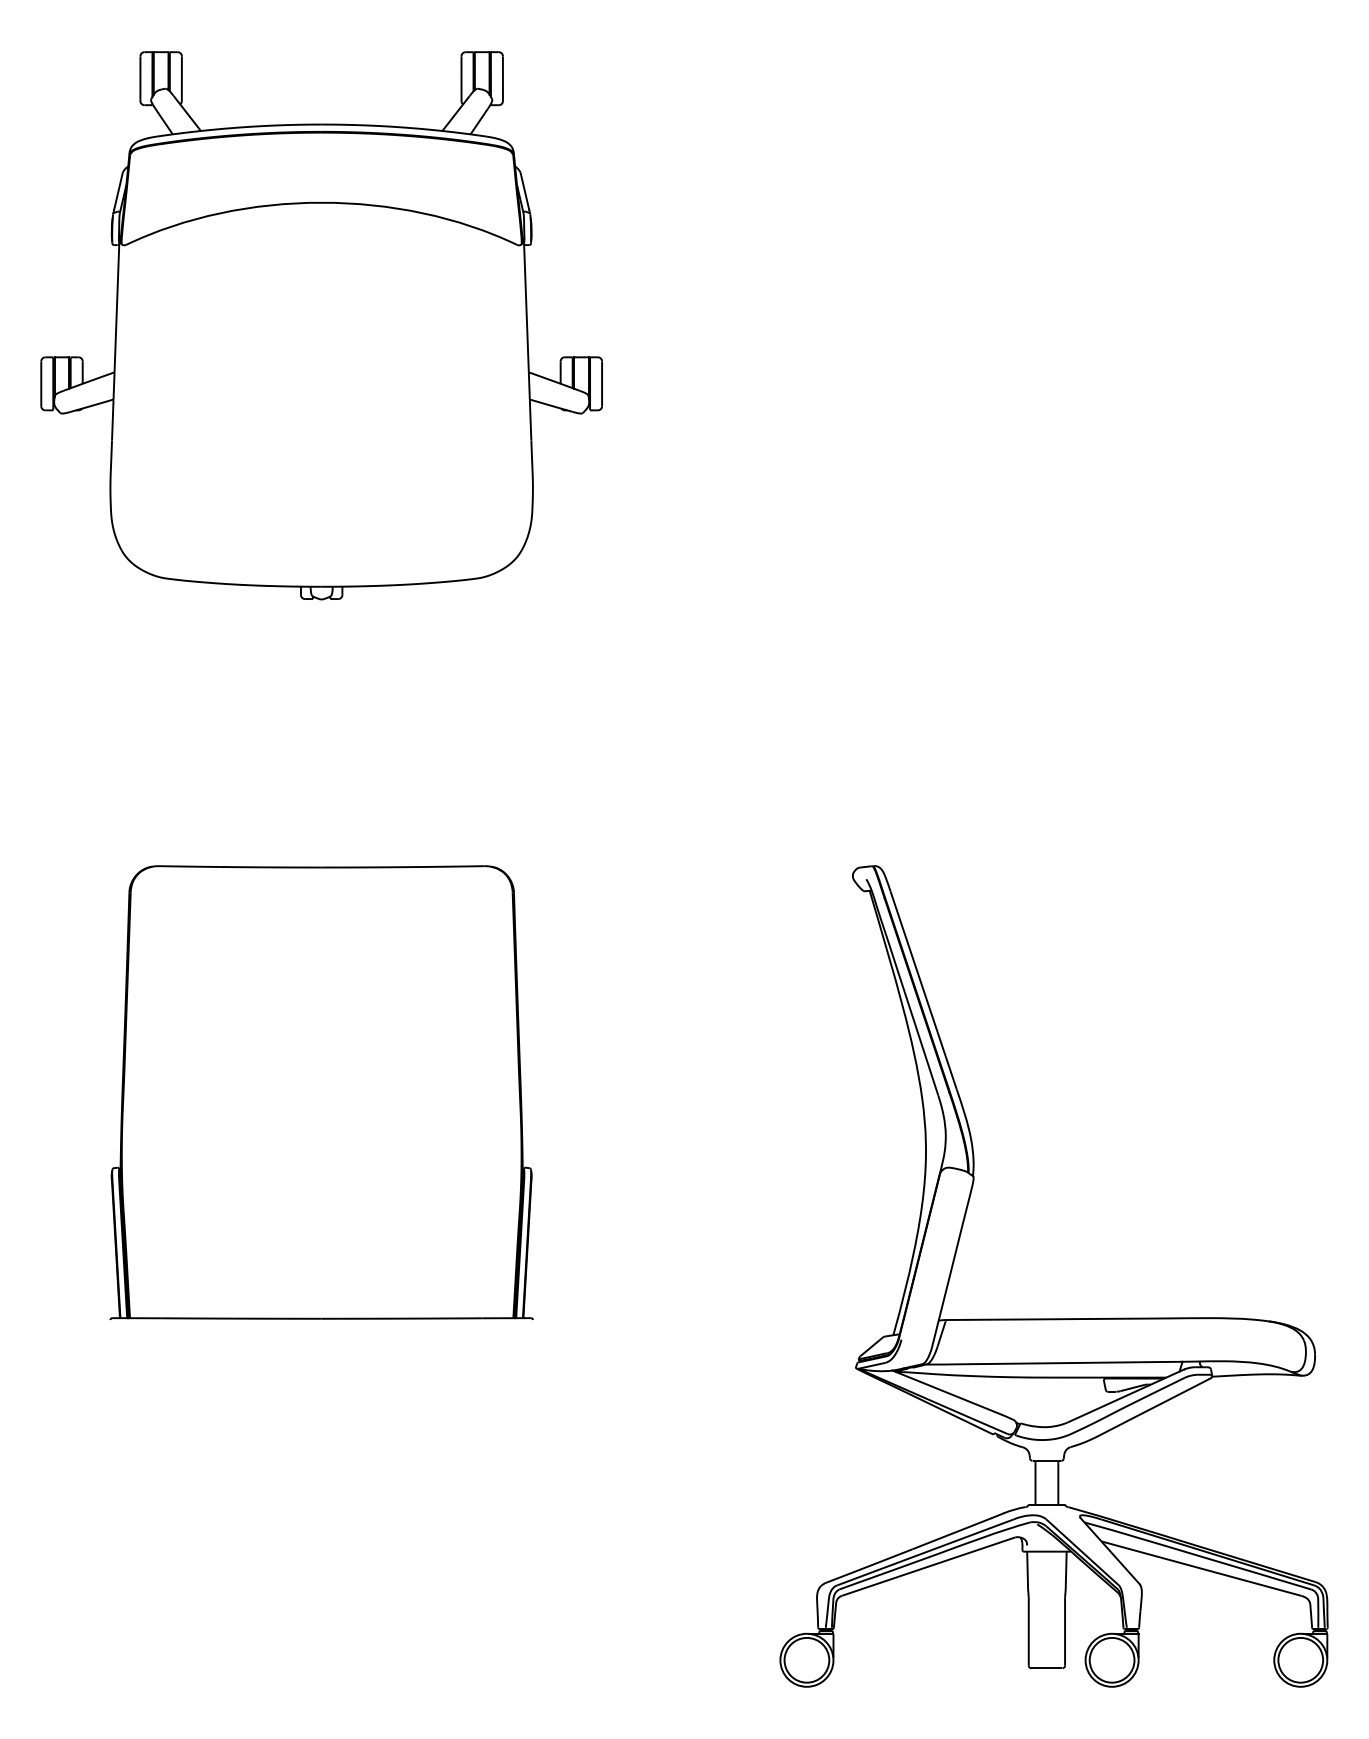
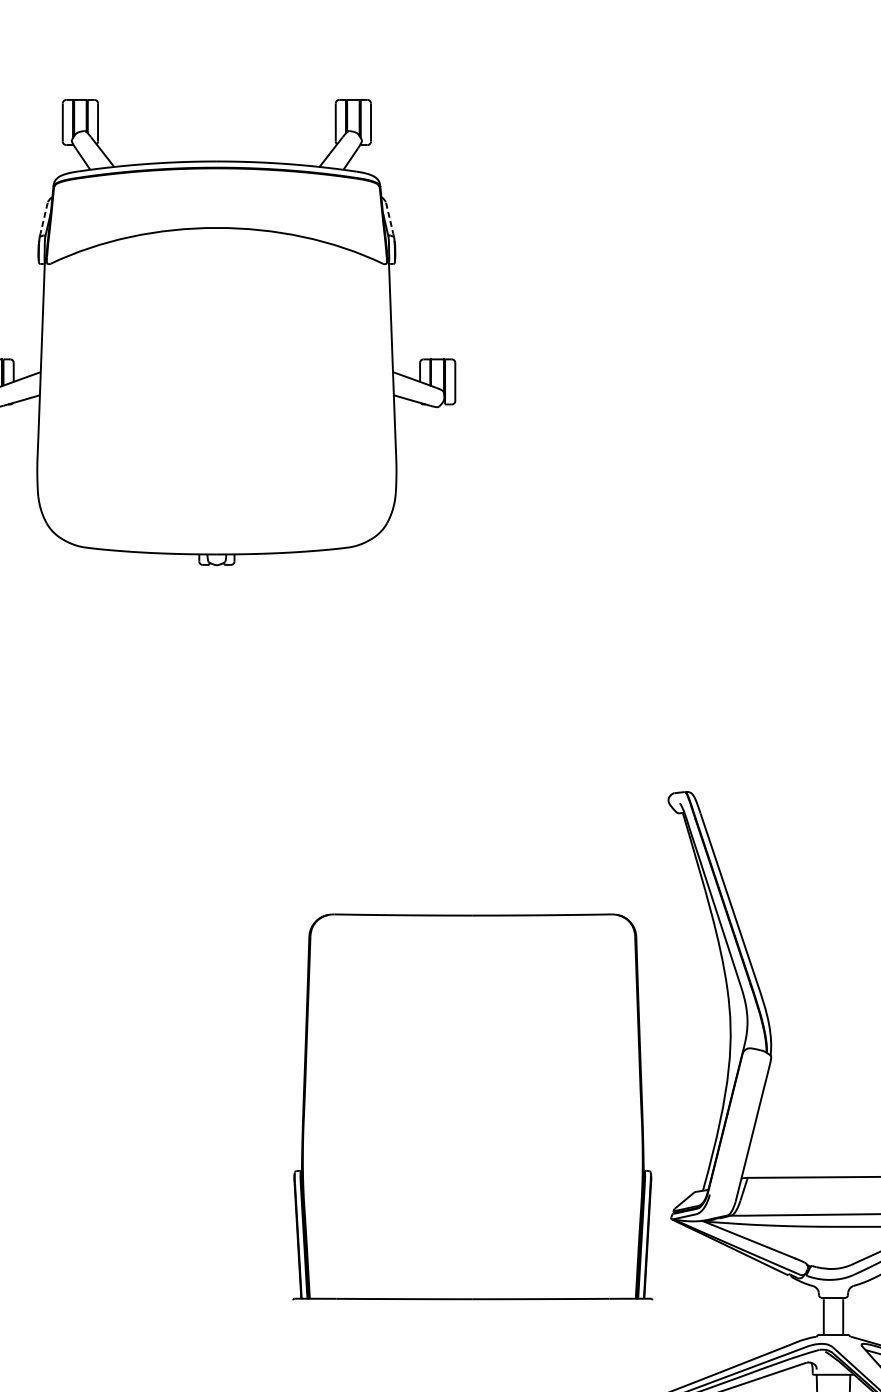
line: (118, 191) -> (44, 218), solid -> dashed
line: (524, 191) -> (389, 218), solid -> dashed
part: (321, 1092) -> (472, 1106), moved

